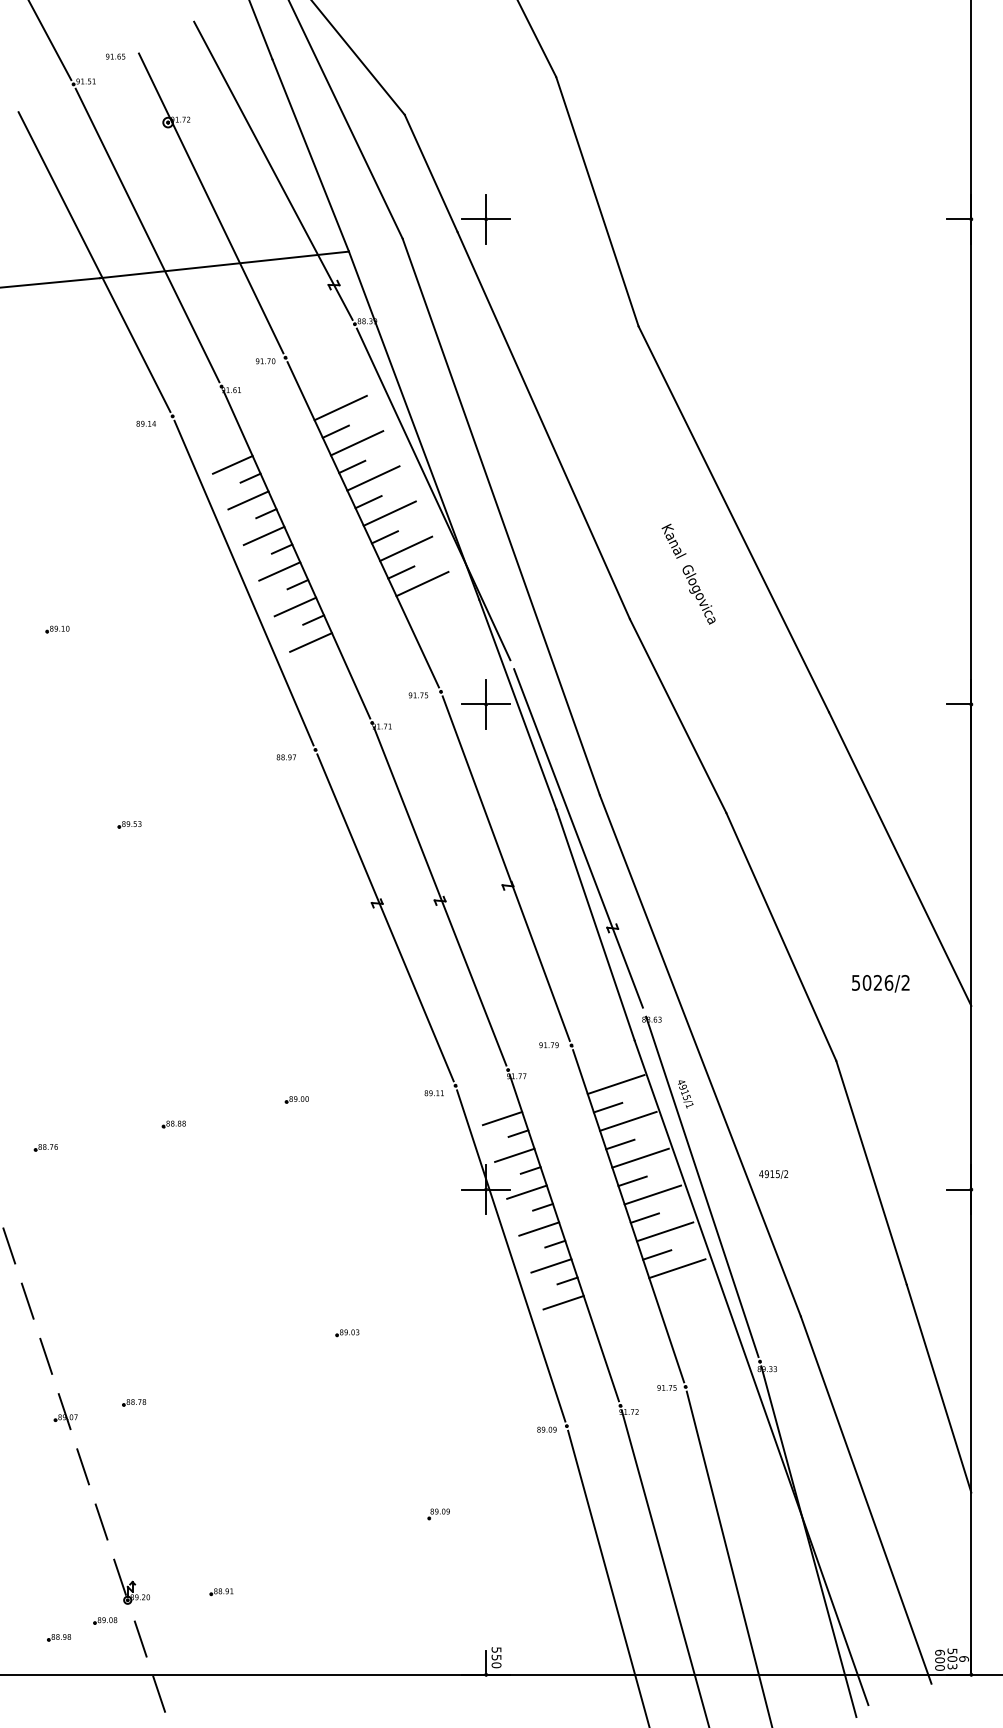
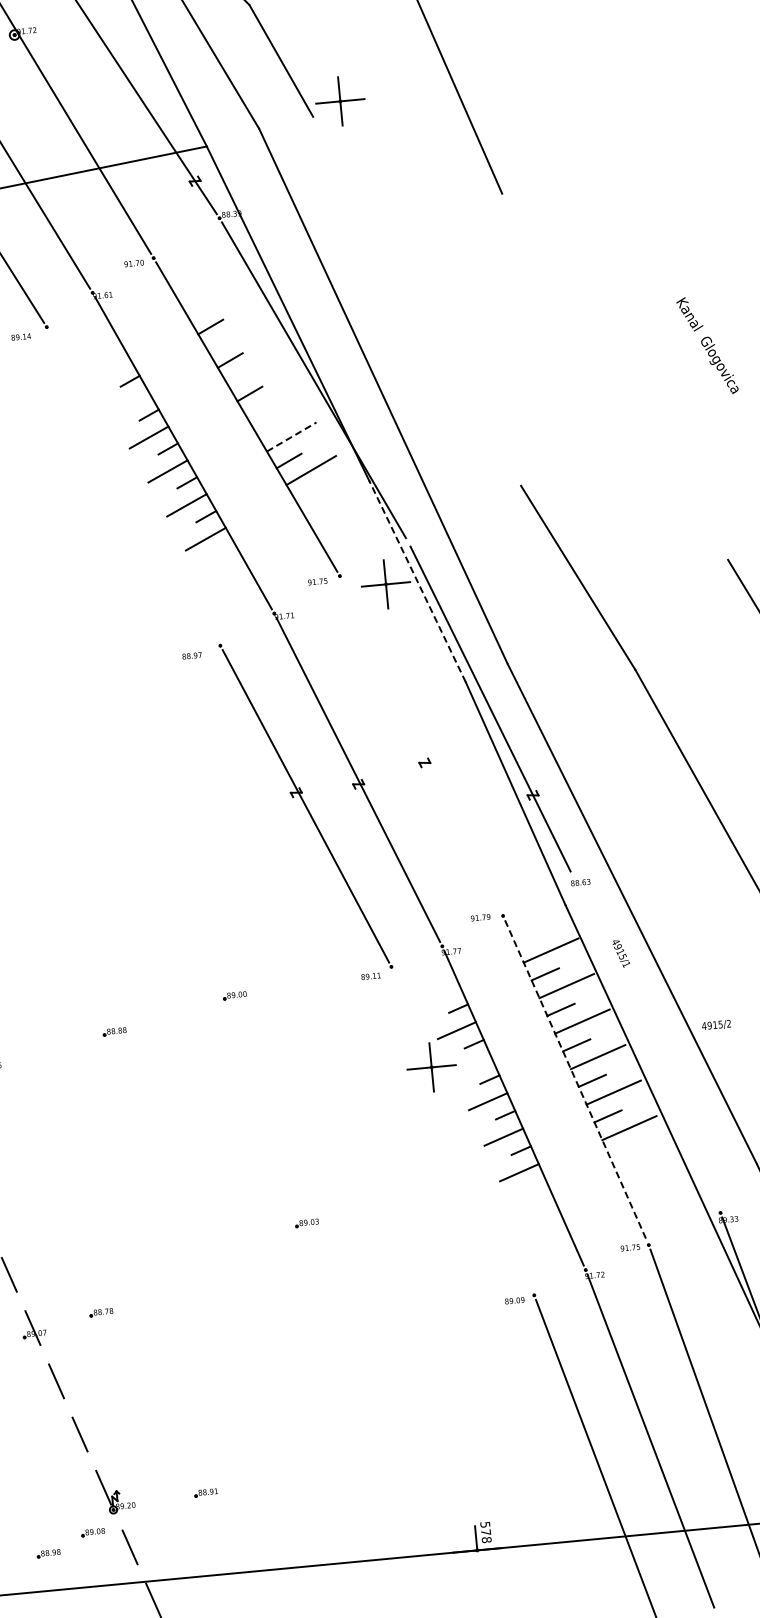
line: (340, 407) -> (213, 302), removed
line: (543, 425) -> (416, 301), removed
line: (356, 443) -> (232, 336), removed
line: (232, 464) -> (110, 369), removed
line: (373, 478) -> (252, 370), removed
line: (248, 500) -> (130, 403), removed
line: (389, 513) -> (271, 403), removed
line: (733, 519) -> (614, 376), removed
line: (384, 537) -> (269, 427), removed
line: (406, 548) -> (292, 436), solid -> dashed
text: (688, 573) -> (707, 345), moved
line: (243, 582) -> (132, 485), removed
line: (517, 704) -> (417, 581), solid -> dashed
part: (129, 824) -> (42, 737), removed
line: (505, 868) -> (420, 745), removed
line: (502, 1118) -> (441, 995), removed
line: (702, 1186) -> (646, 1043), removed
line: (526, 1191) -> (472, 1065), removed
line: (628, 1216) -> (575, 1080), solid -> dashed
line: (511, 1255) -> (463, 1130), removed
part: (438, 1514) -> (414, 1395), removed
text: (496, 1661) -> (486, 1536), 550 -> 578

